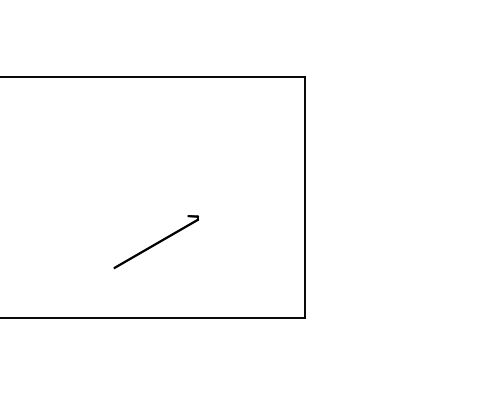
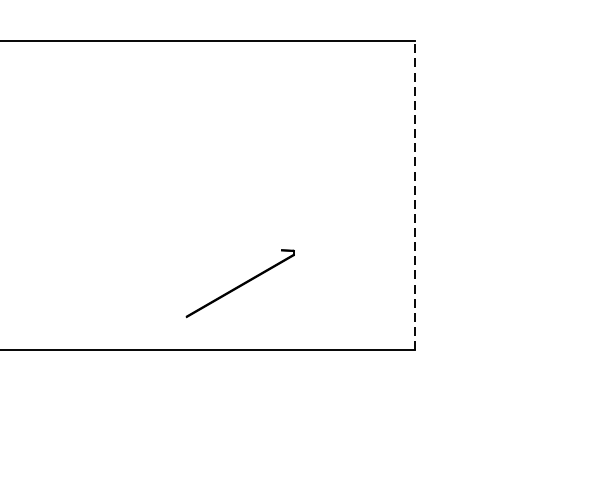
line: (305, 197) -> (415, 195), solid -> dashed
part: (155, 242) -> (239, 284), moved

